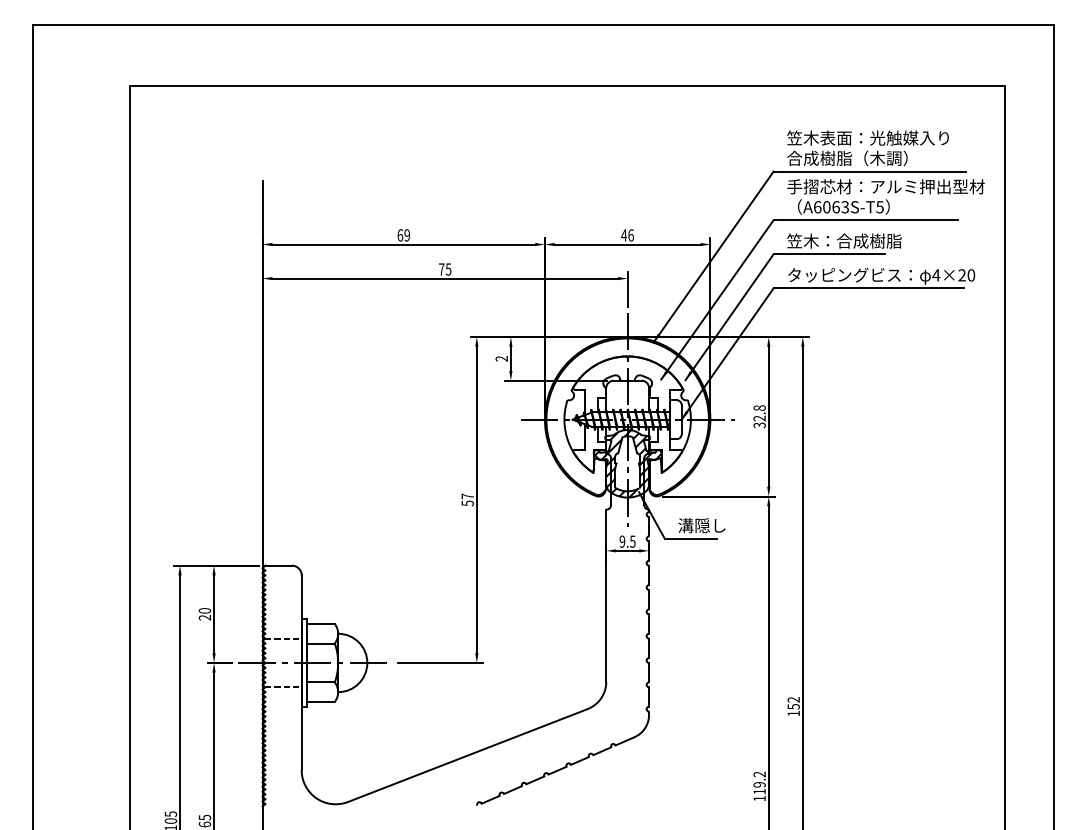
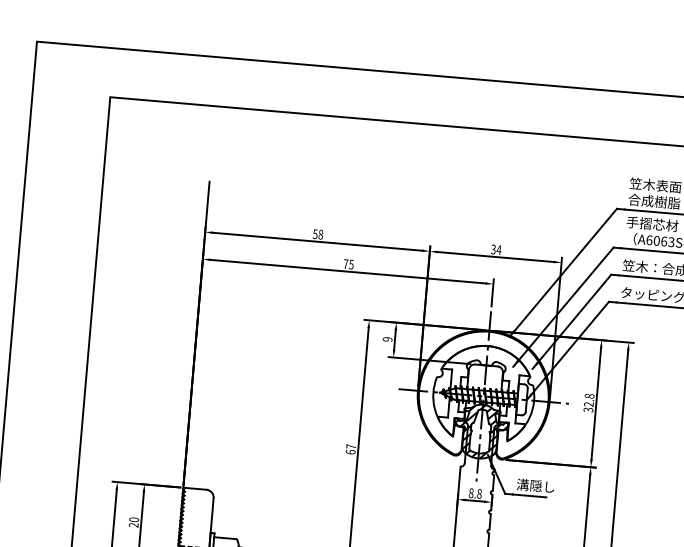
text: (403, 235) -> (317, 234), 69 -> 58
text: (627, 235) -> (496, 249), 46 -> 34
text: (501, 358) -> (387, 339), 2 -> 9
text: (467, 503) -> (350, 452), 57 -> 67
text: (627, 541) -> (475, 493), 9.5 -> 8.8

